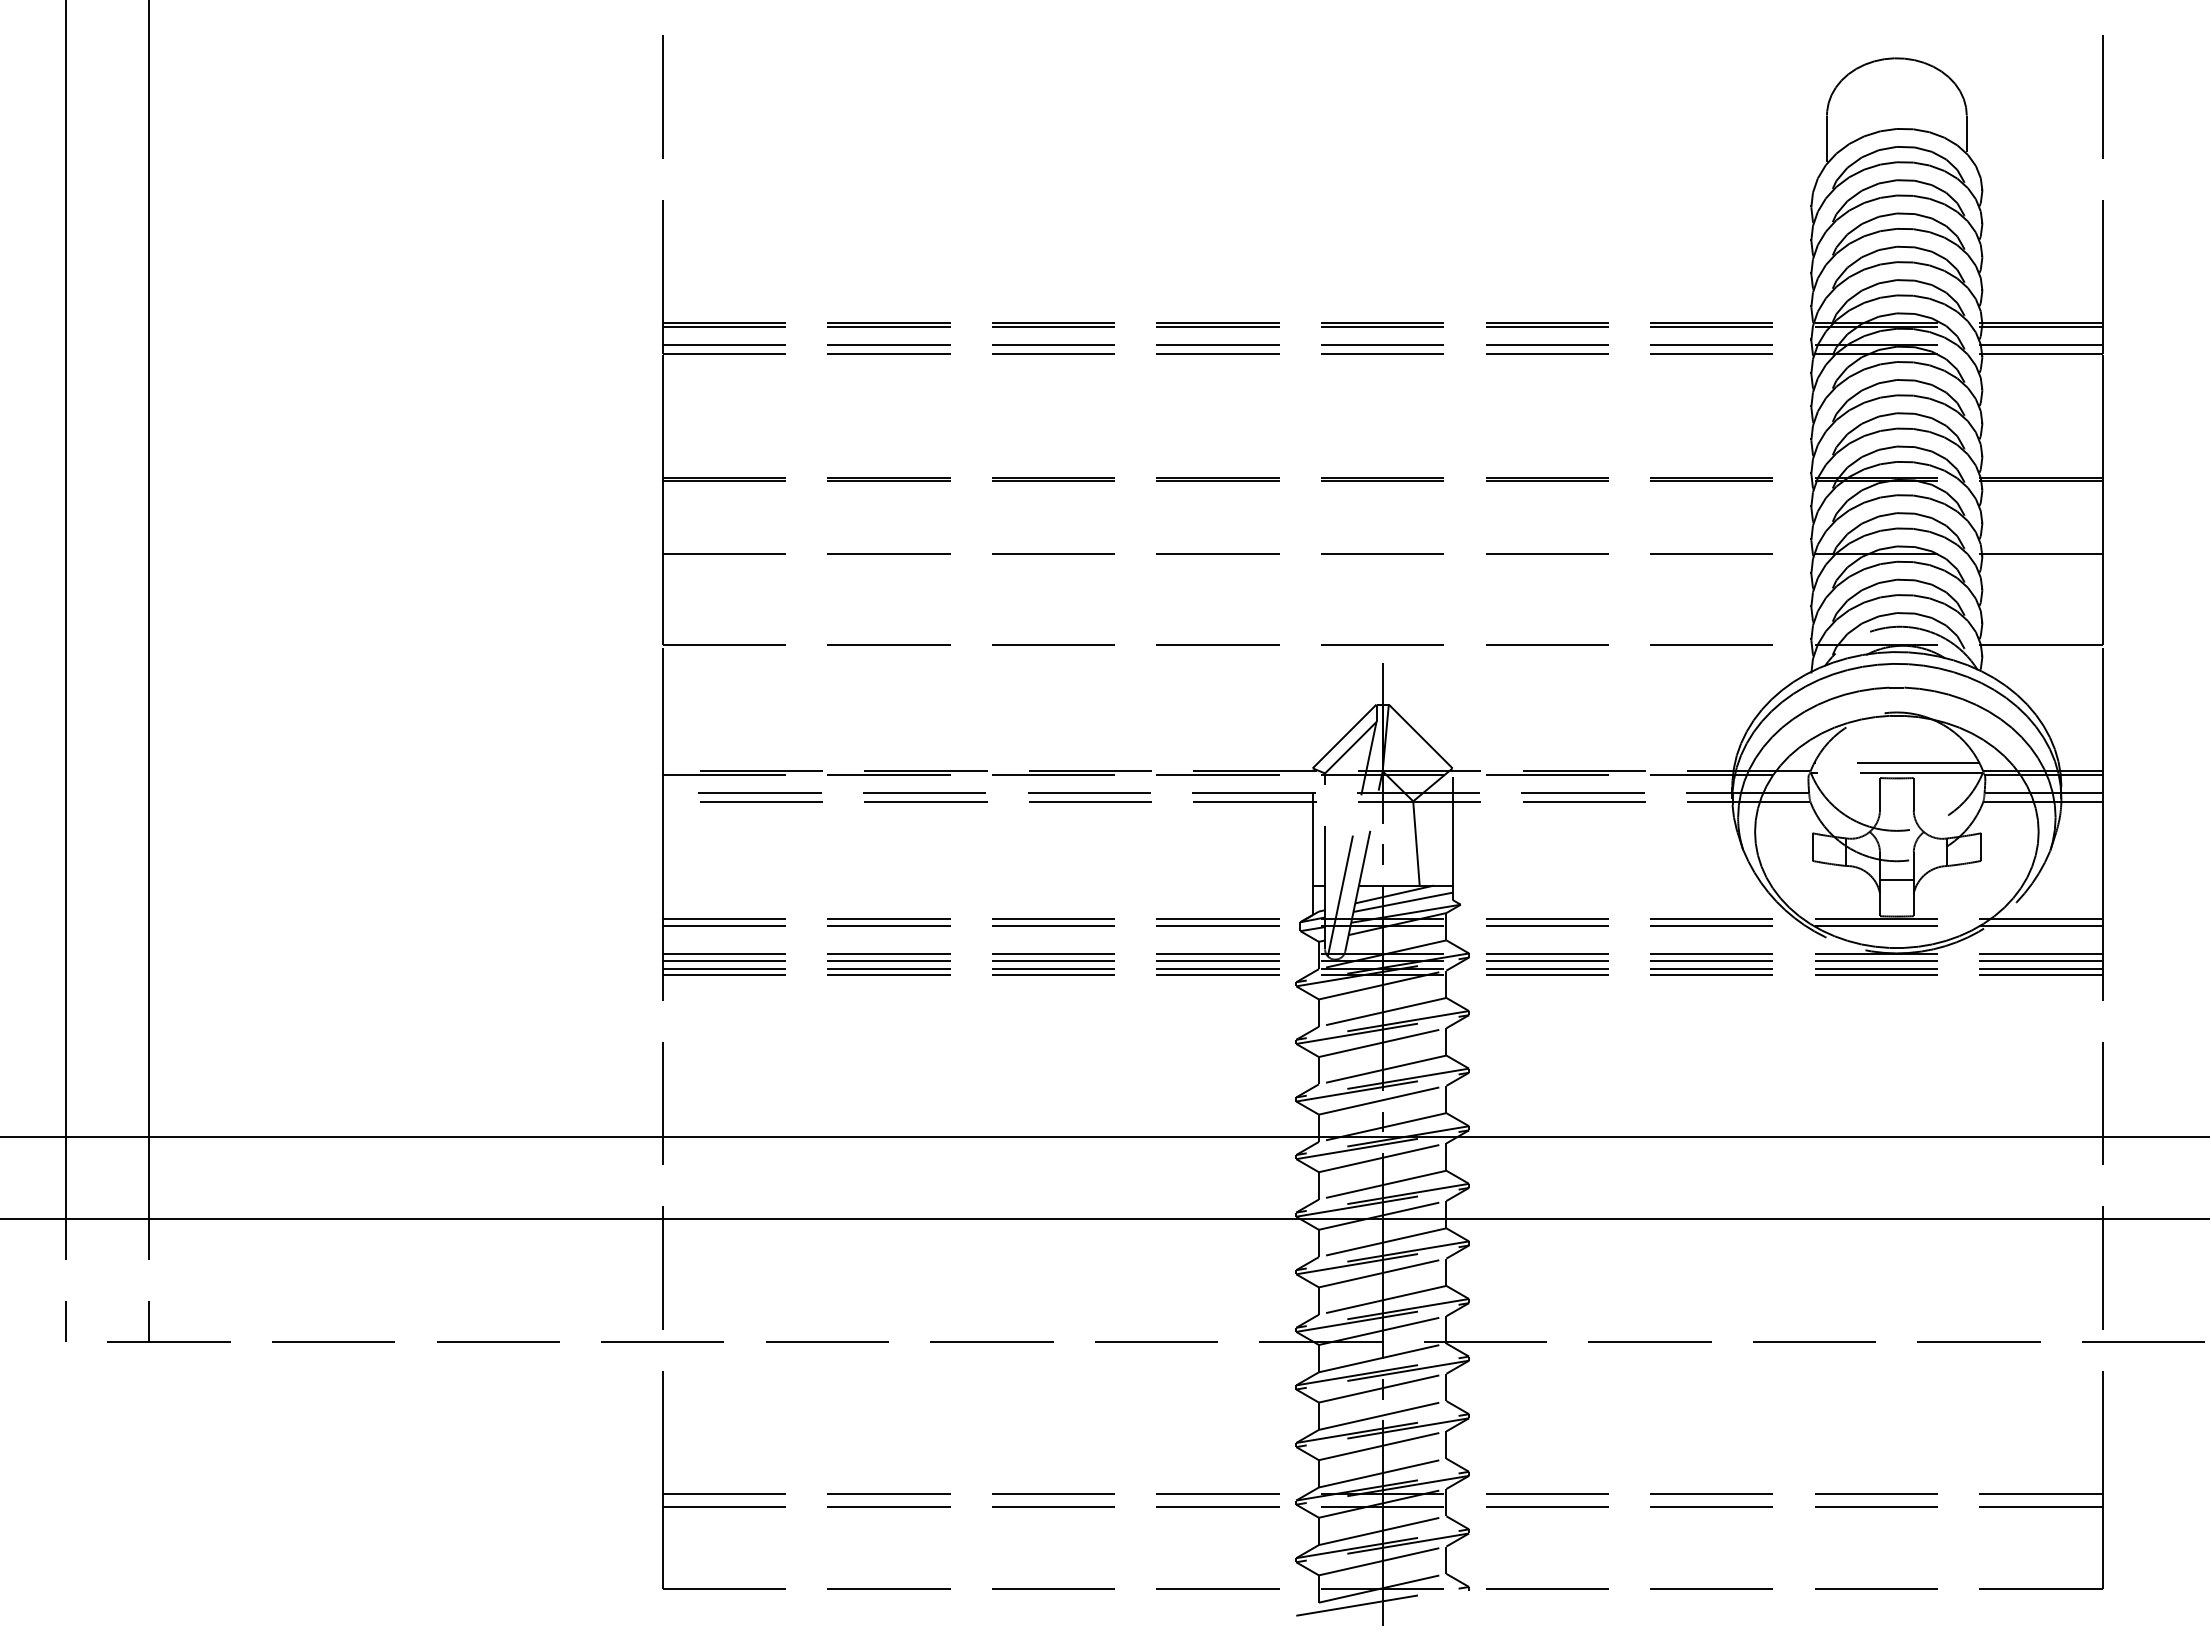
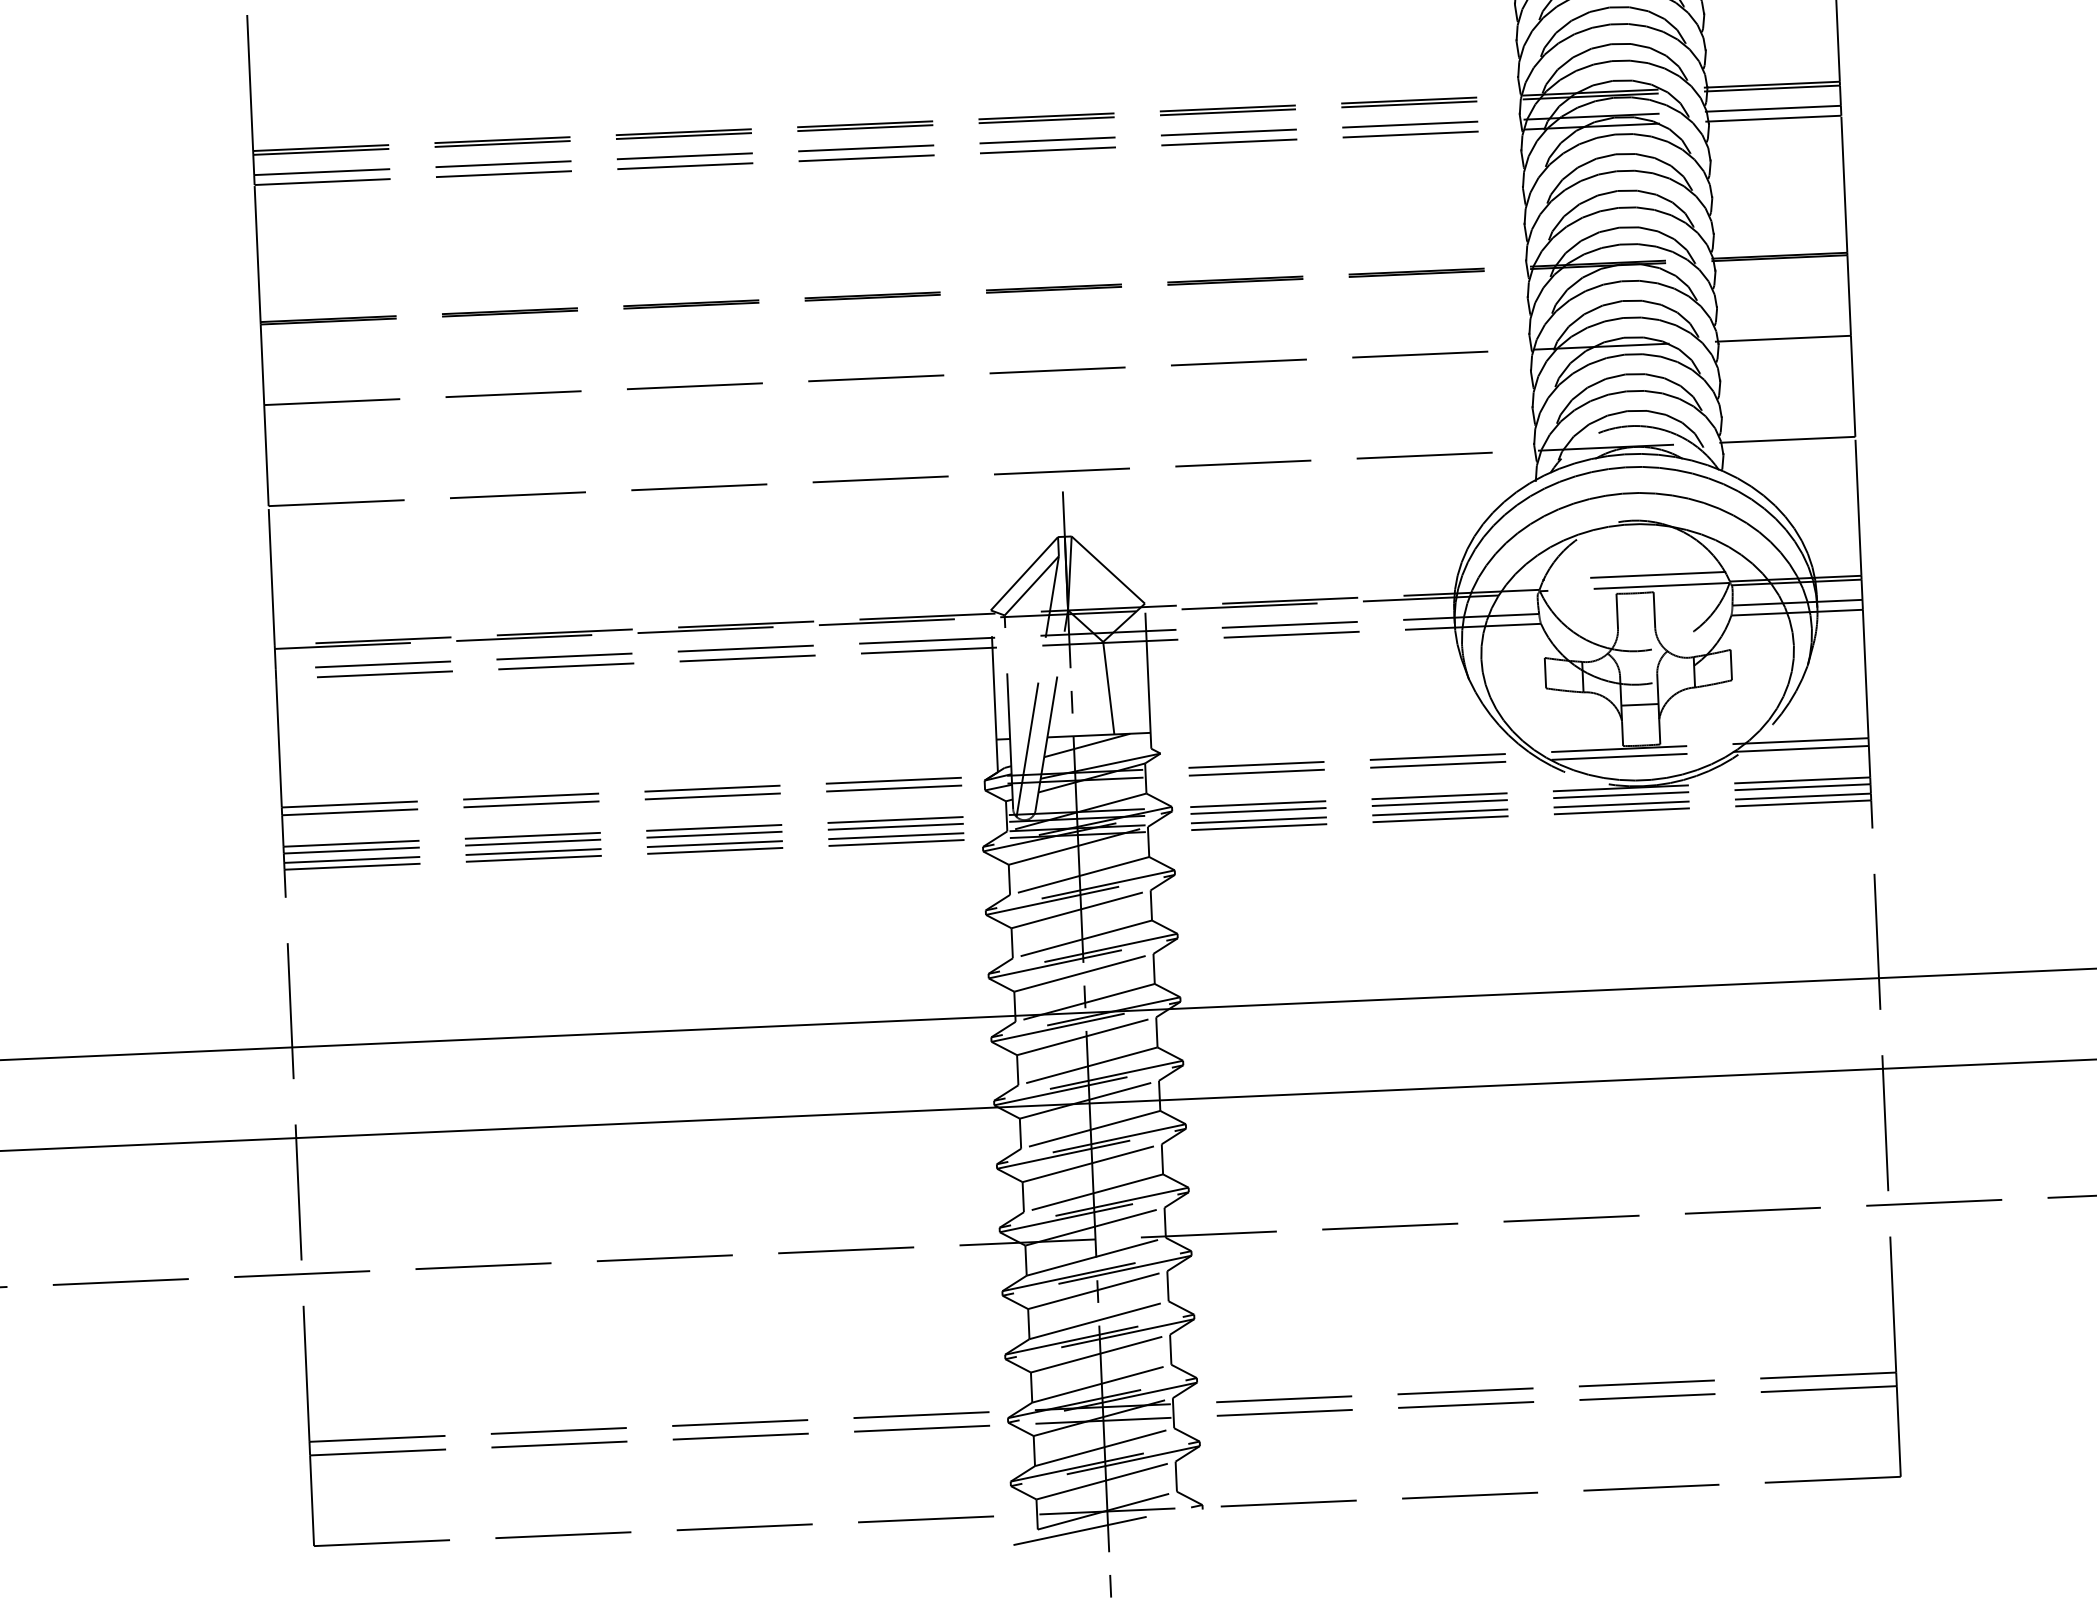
line: (1402, 901) -> (1096, 752), removed

